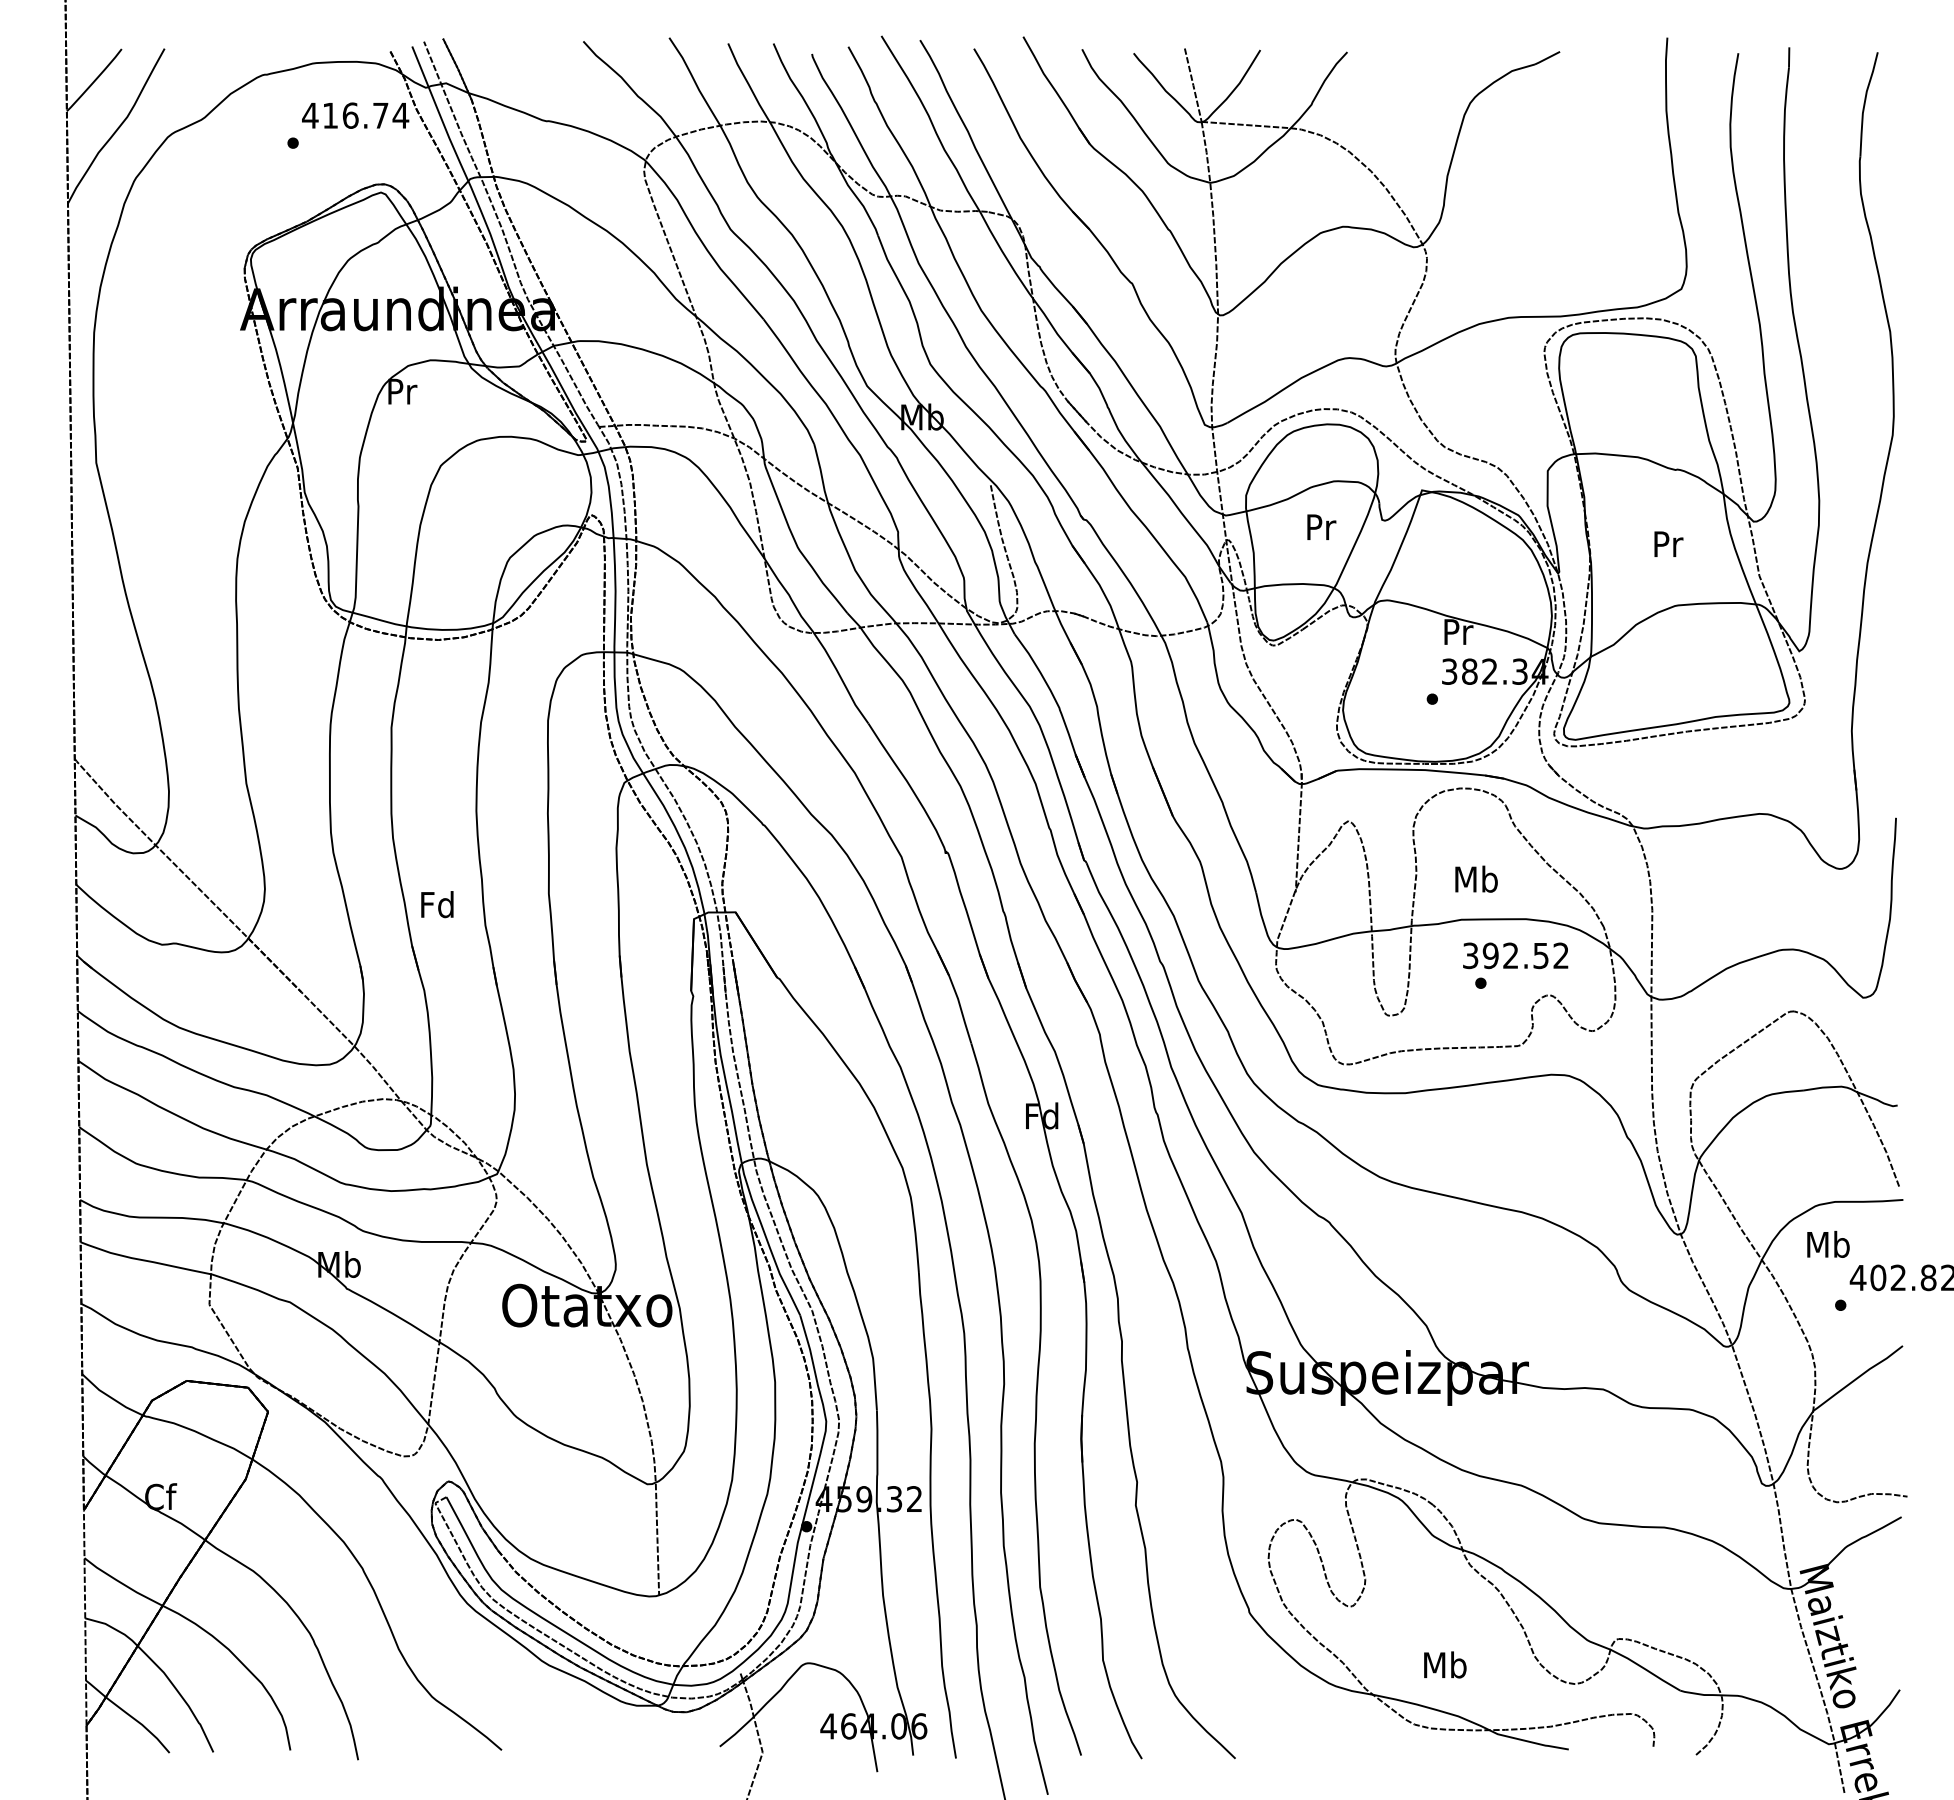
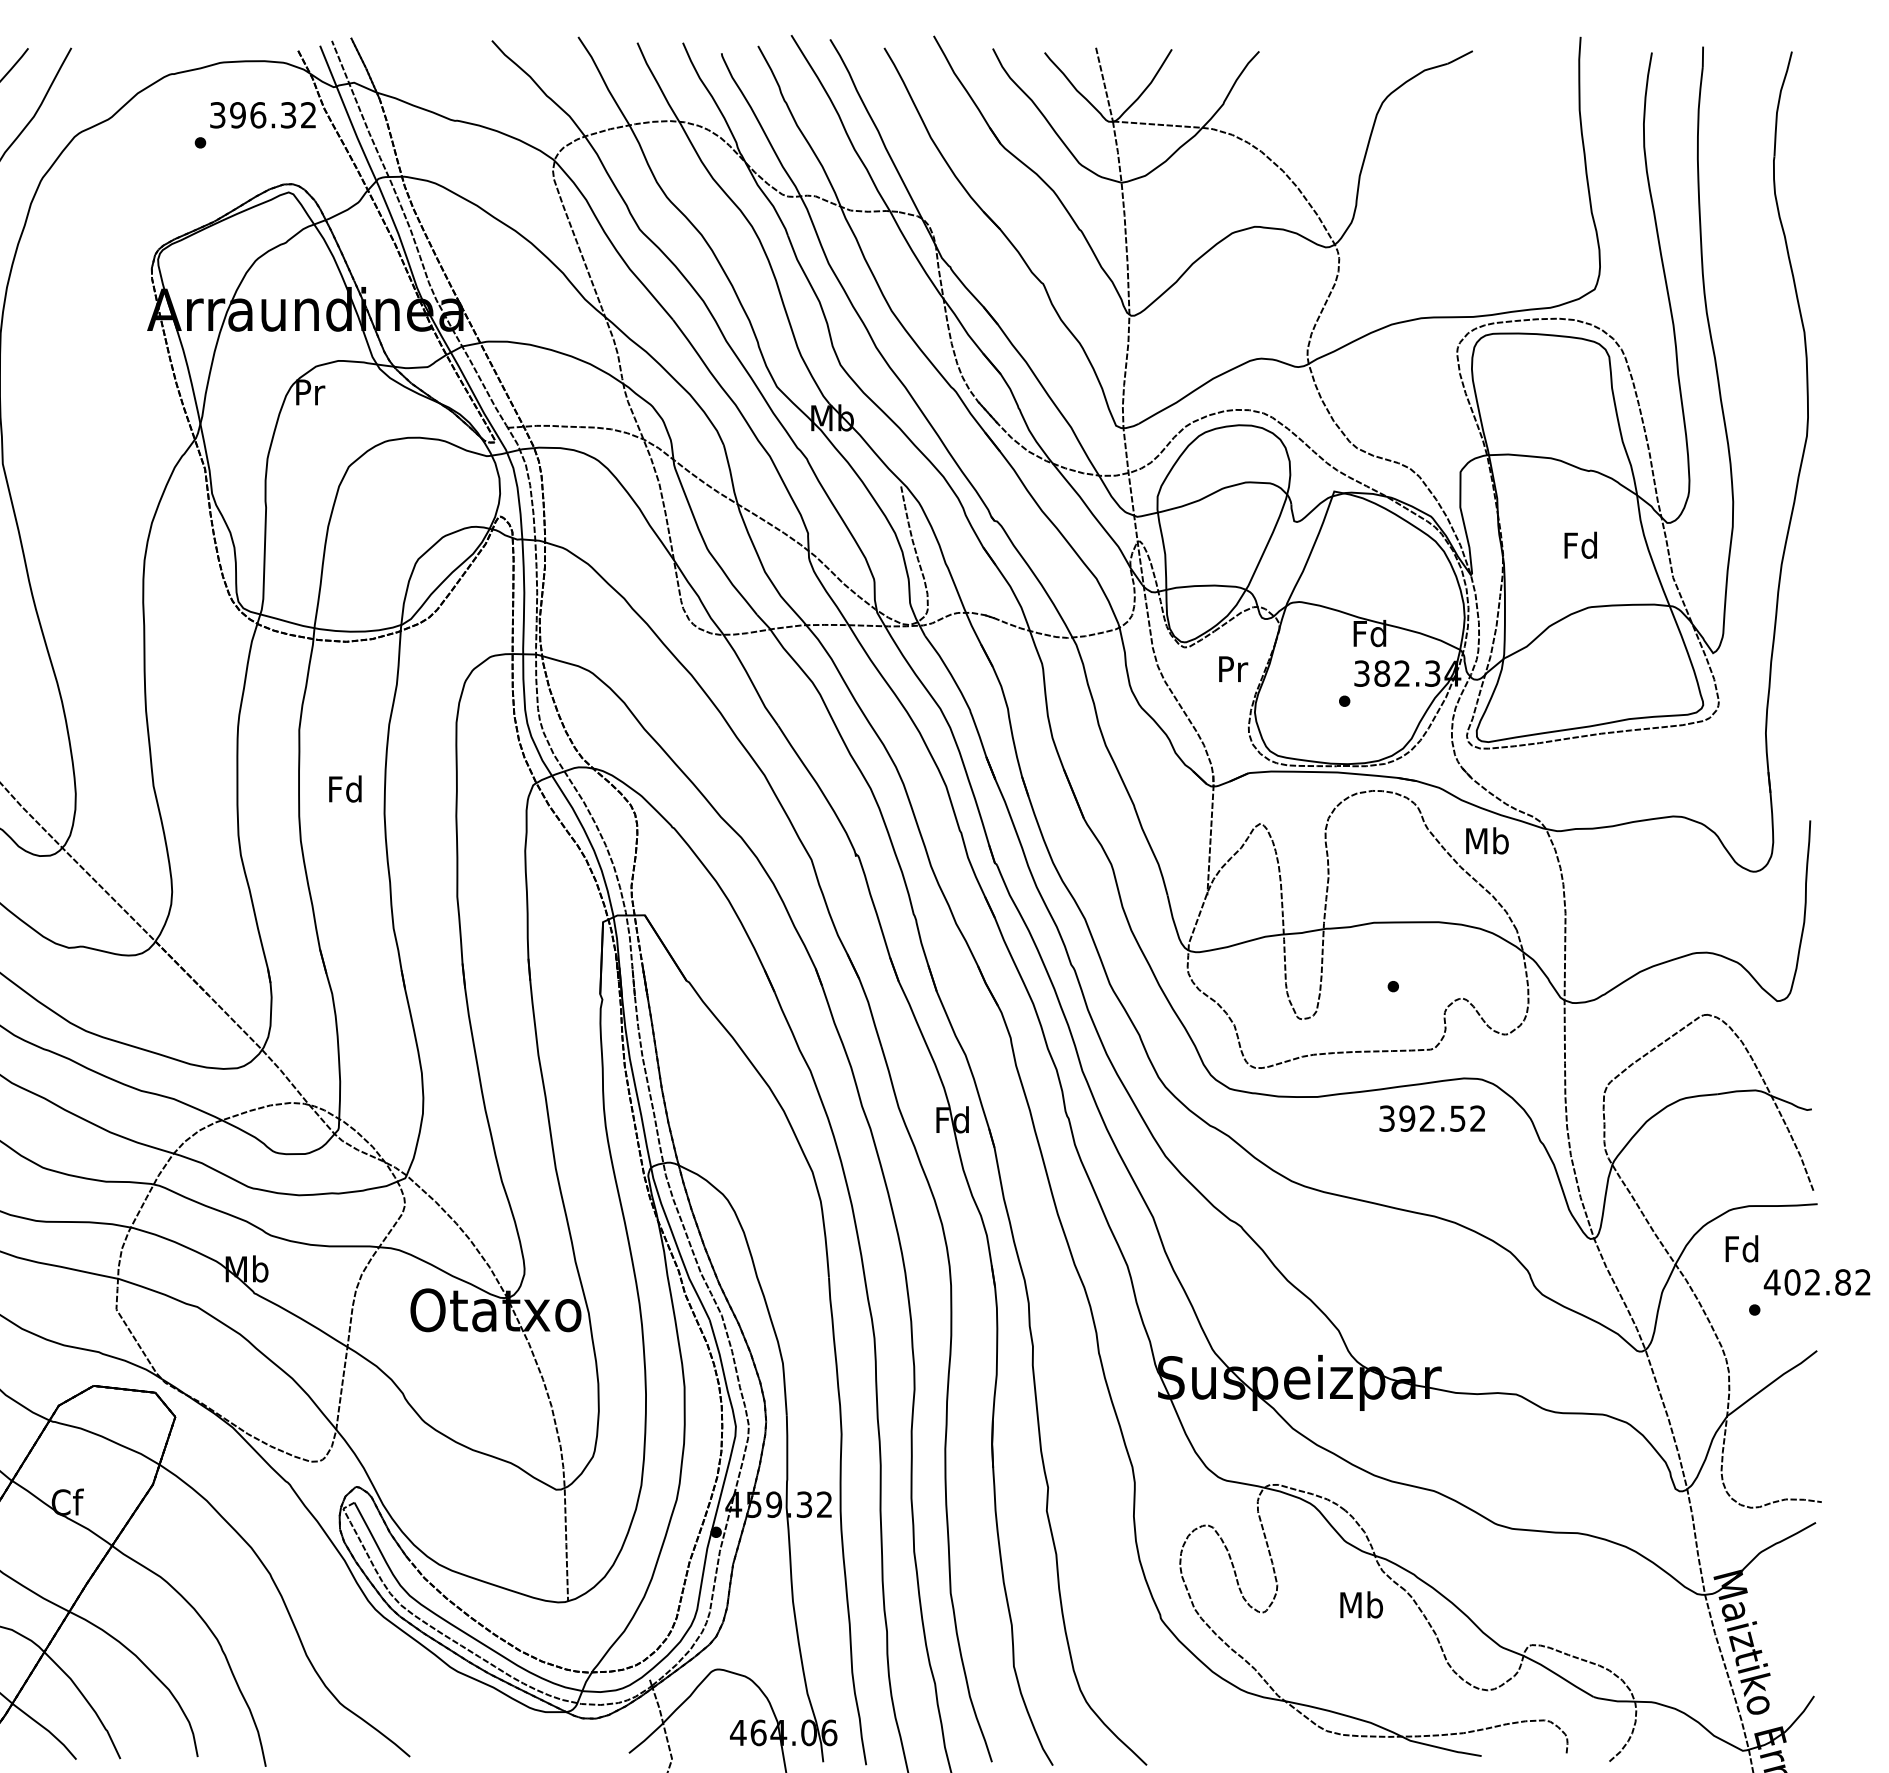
text: (355, 115) -> (263, 115), 416.74 -> 396.32
text: (1321, 526) -> (1233, 668), moved
text: (1667, 543) -> (1580, 544), Pr -> Fd
text: (1457, 631) -> (1369, 633), Pr -> Fd
text: (1476, 878) -> (1487, 840), moved
text: (437, 904) -> (345, 788), moved
text: (1515, 955) -> (1432, 1118), moved
text: (1828, 1243) -> (1742, 1247), Mb -> Fd
text: (1445, 1664) -> (1361, 1604), moved

